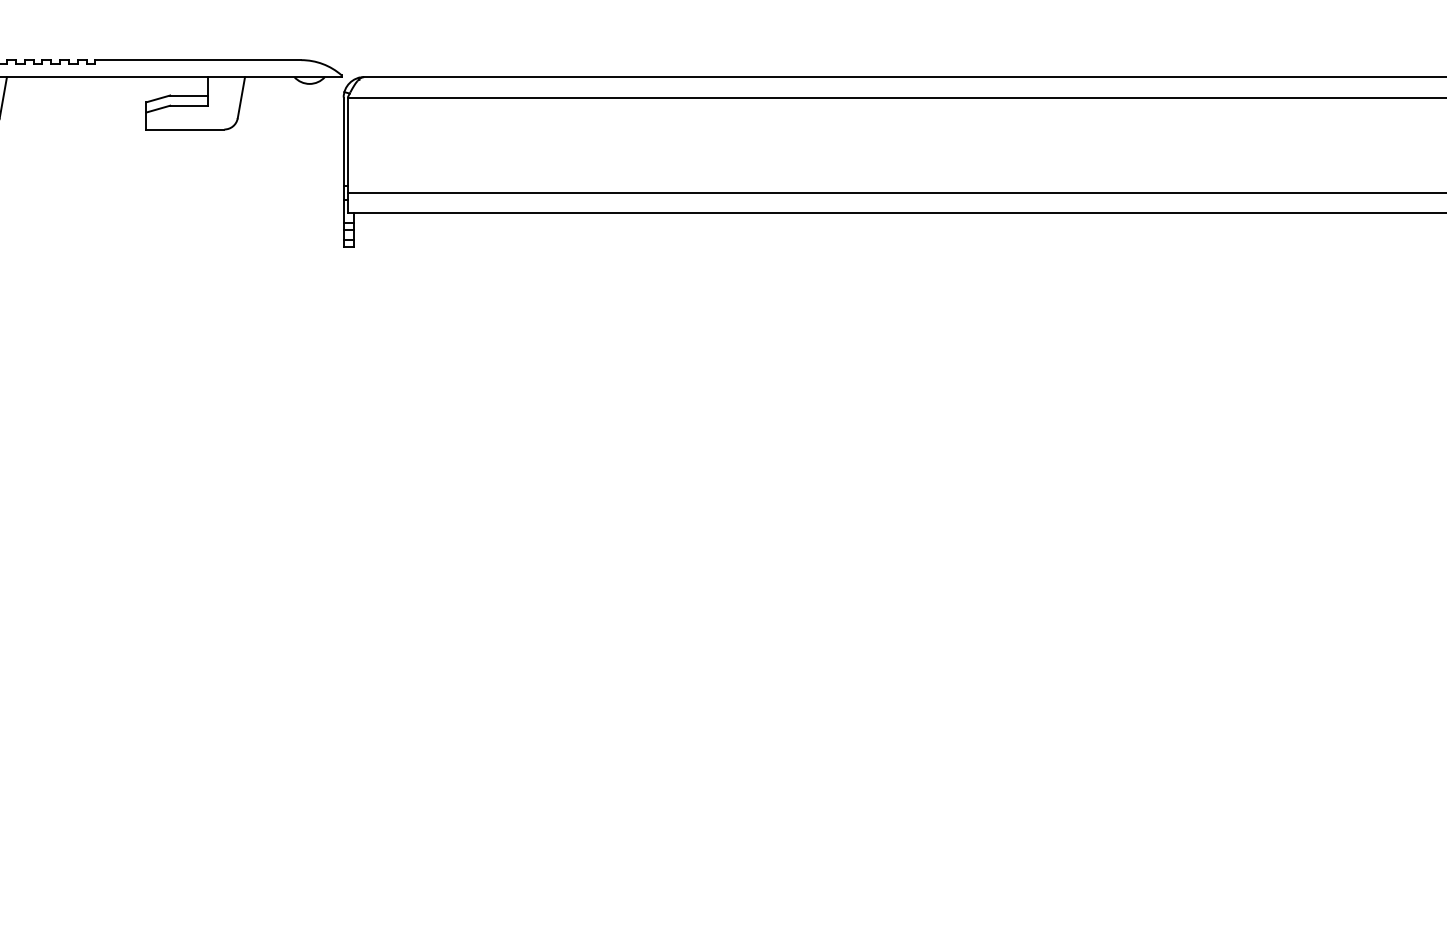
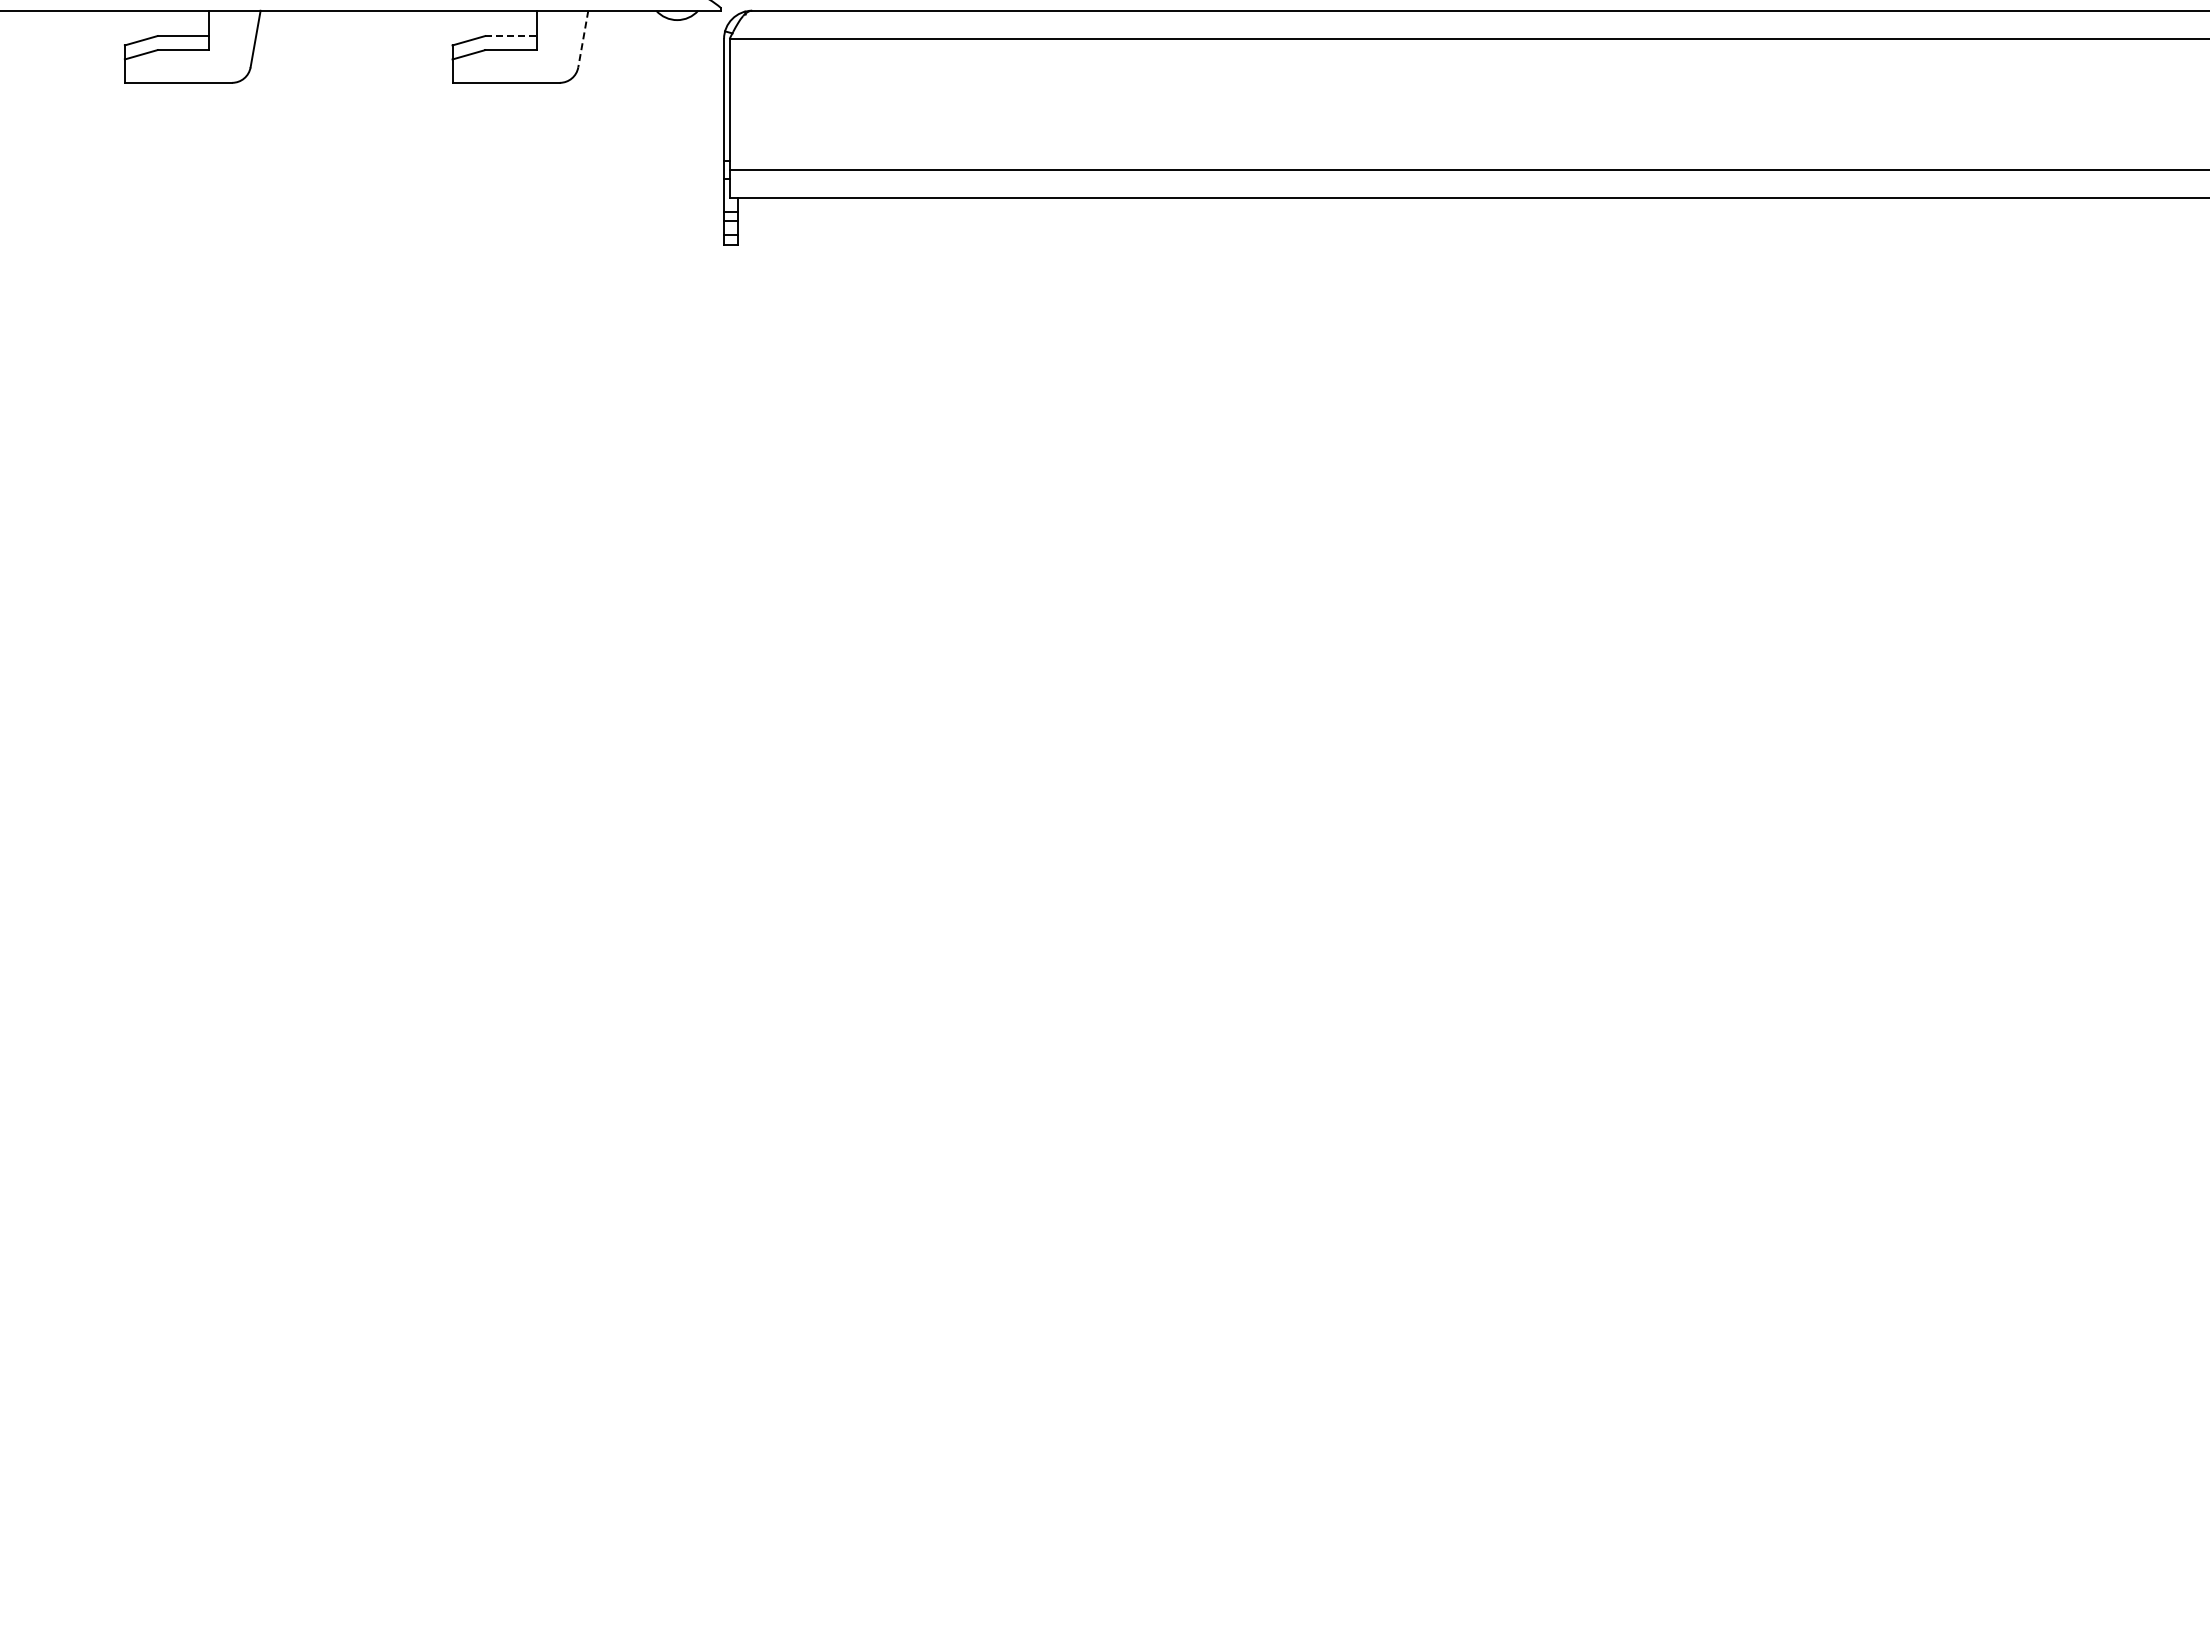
line: (189, 95) -> (511, 36), solid -> dashed
line: (241, 98) -> (583, 39), solid -> dashed

